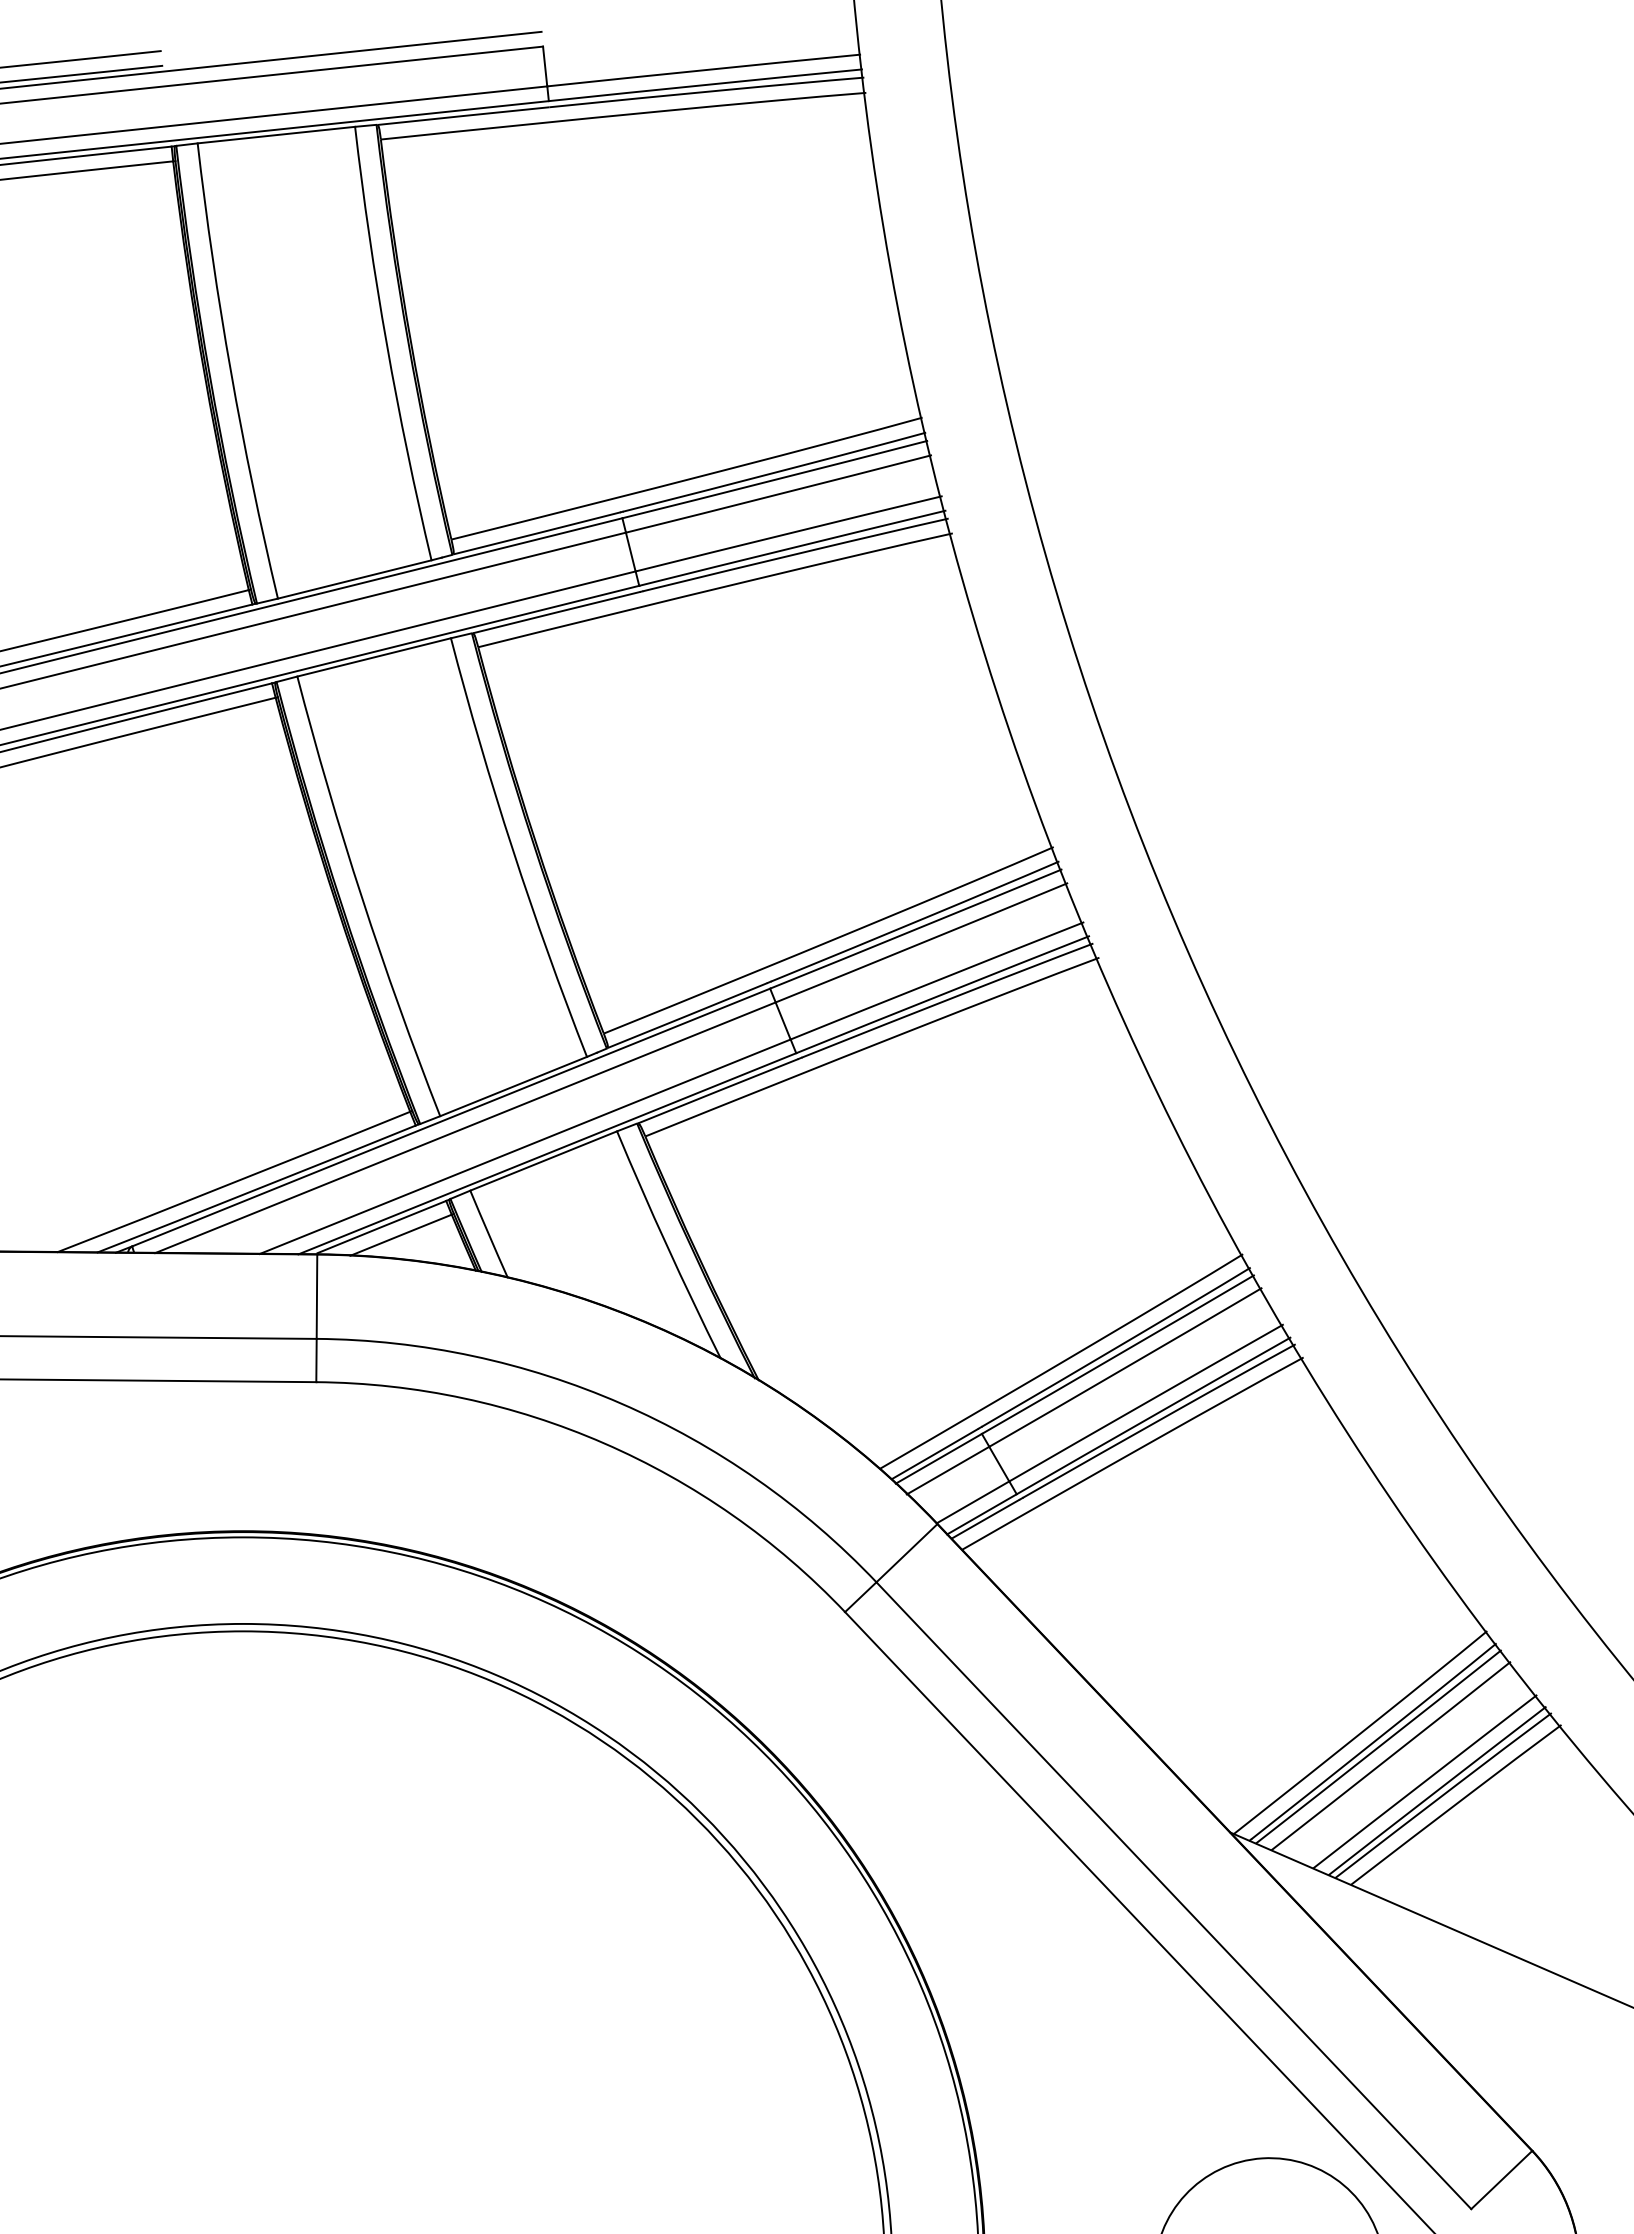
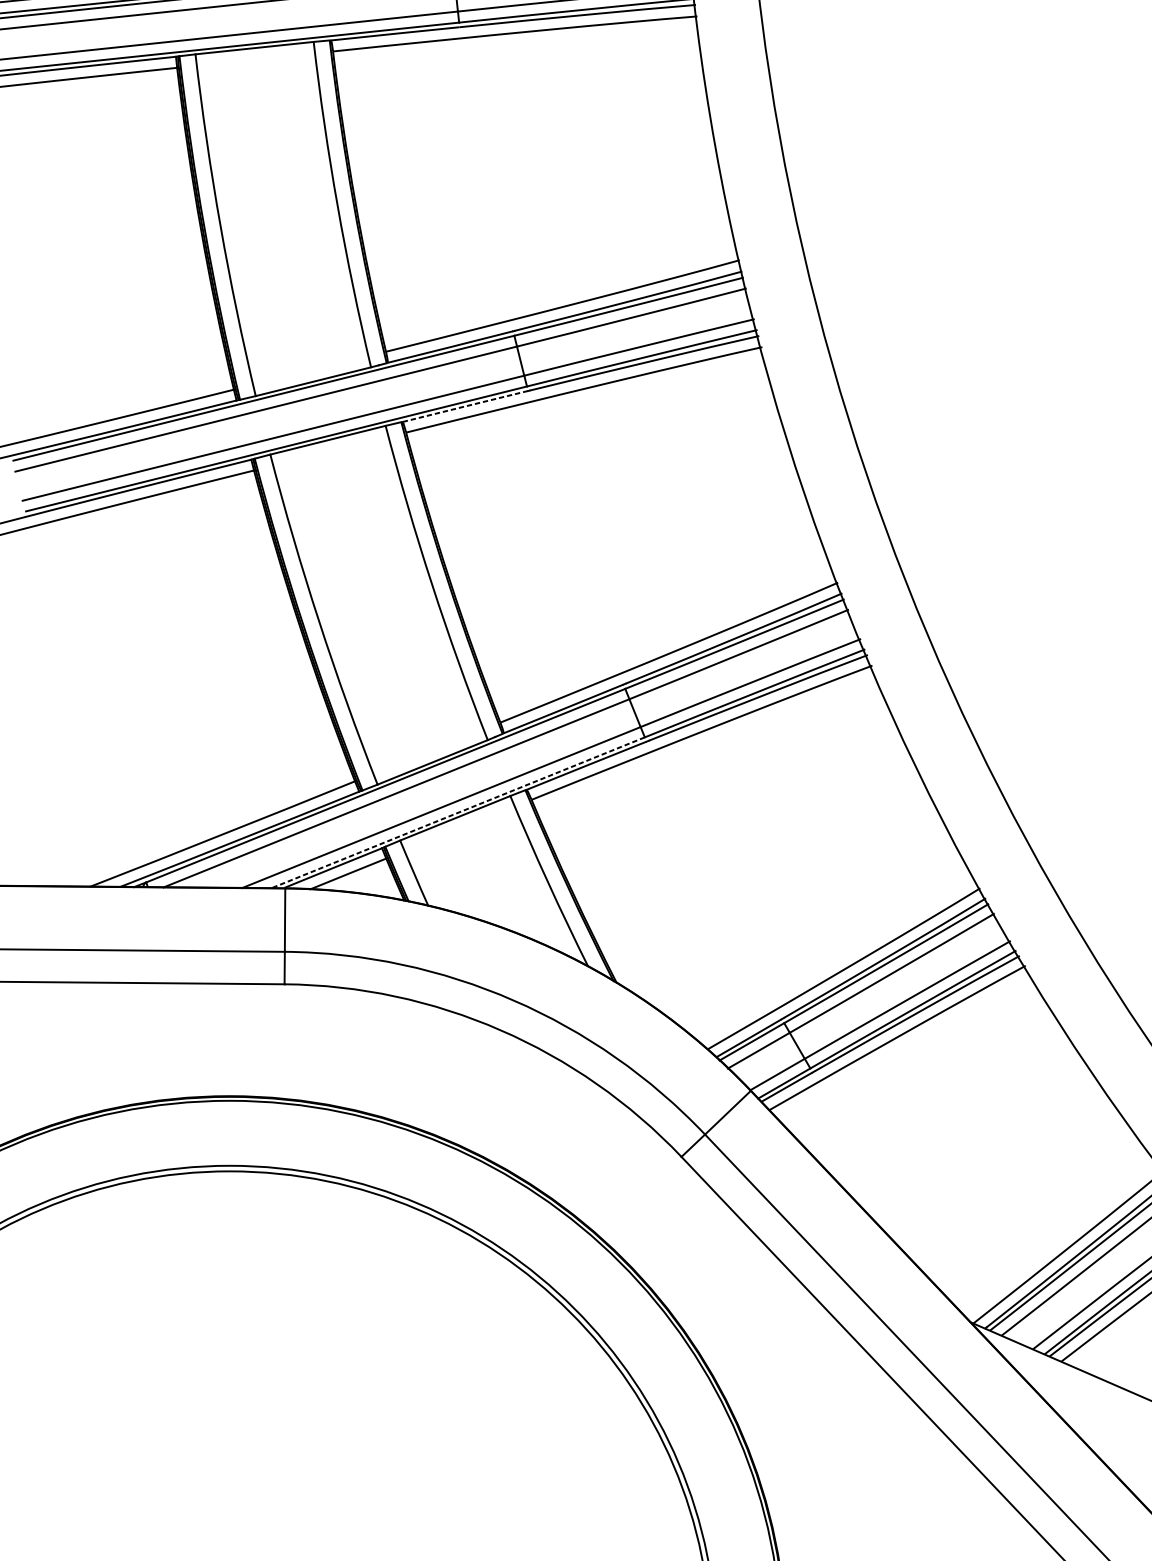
arc: (557, 612) -> (465, 406), solid -> dashed
line: (546, 1154) -> (457, 813), solid -> dashed

